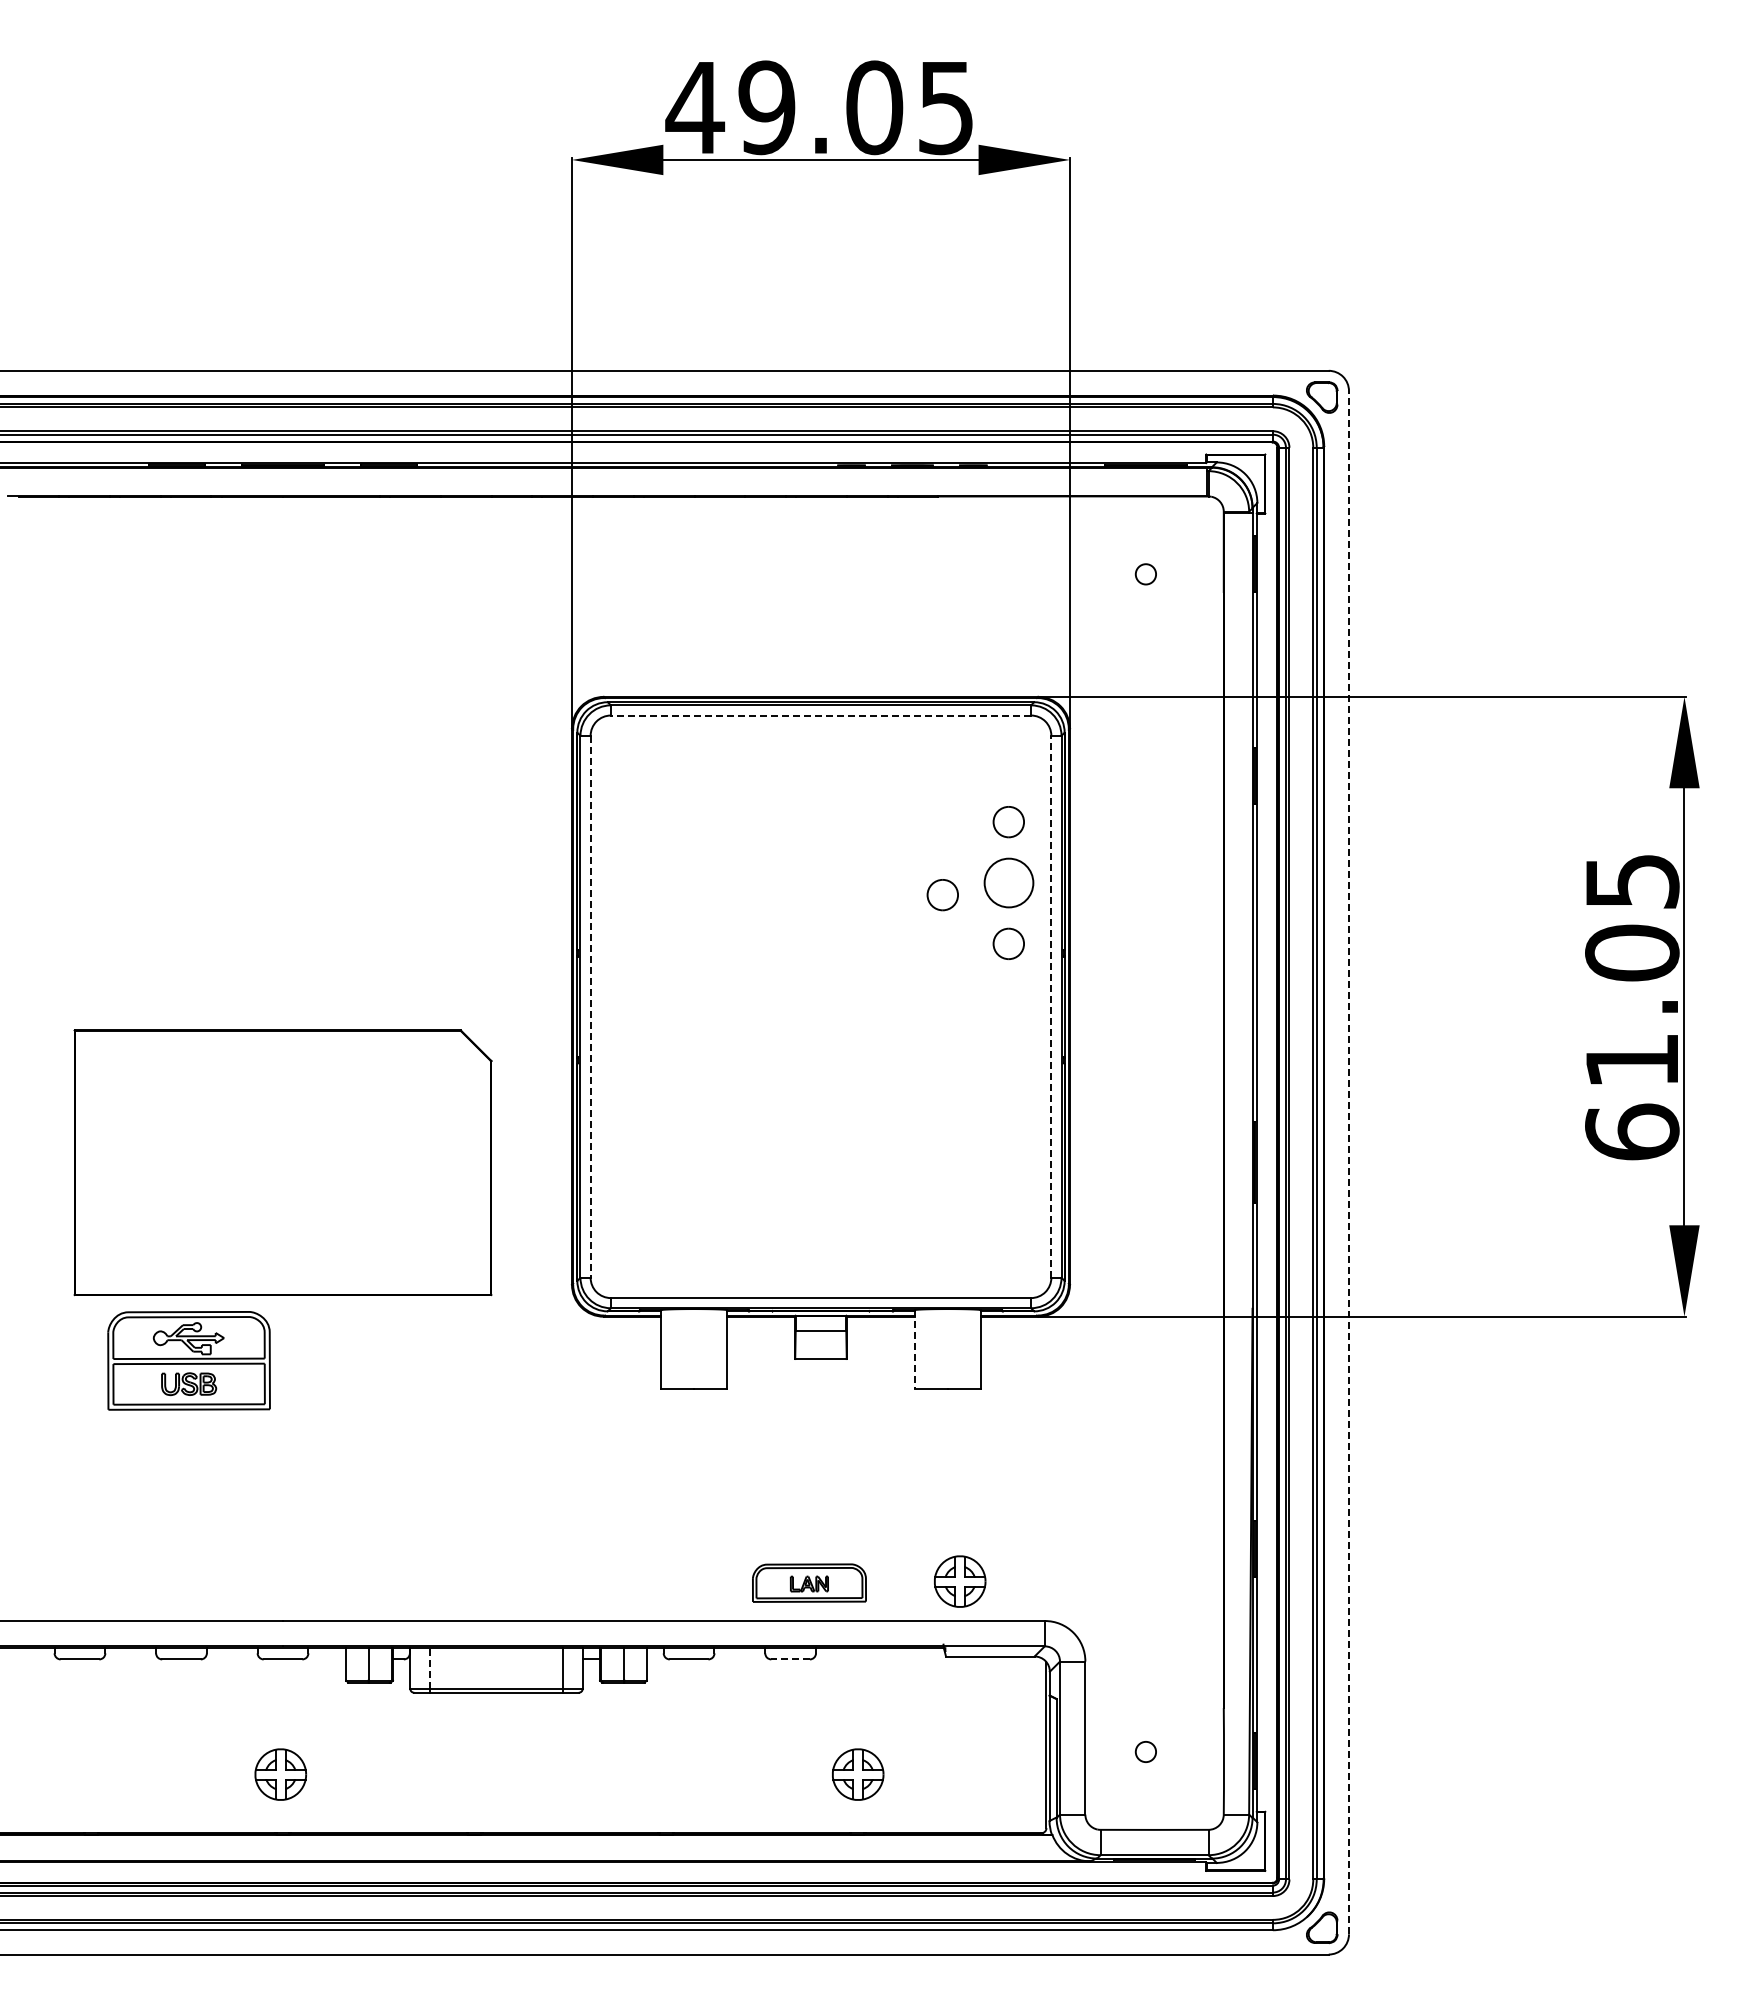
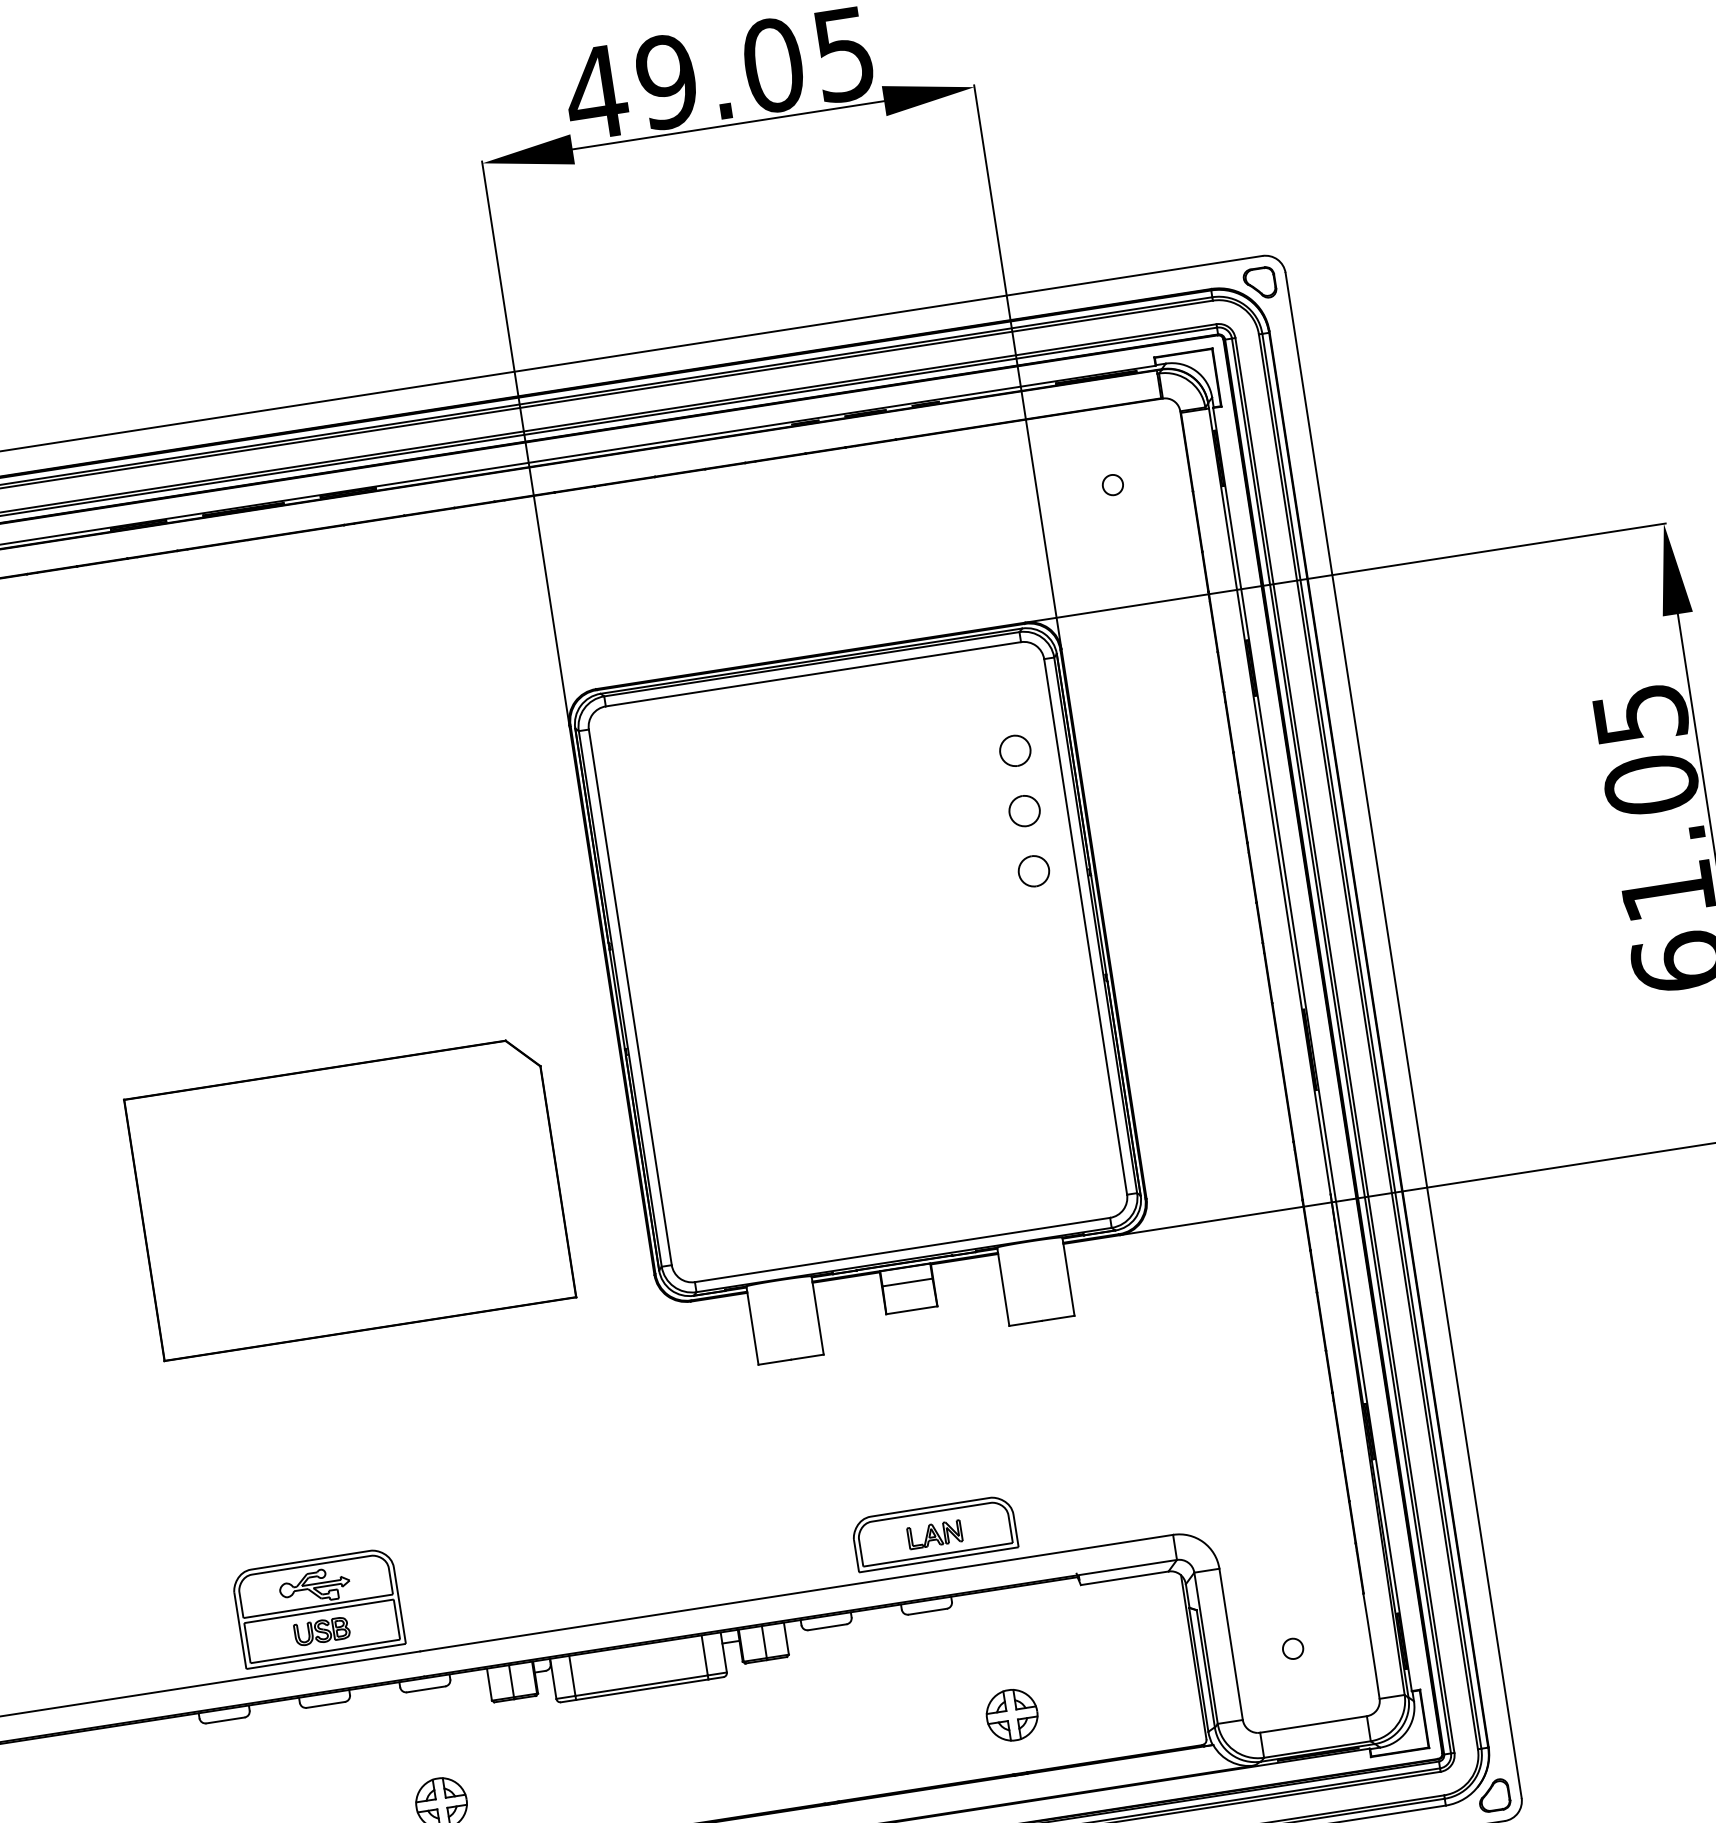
line: (820, 715) -> (812, 674), dashed -> solid
part: (1008, 882) -> (1024, 810), size x0.62
part: (942, 895) -> (961, 833), removed
line: (590, 1006) -> (630, 997), dashed -> solid
line: (1051, 1006) -> (1085, 926), dashed -> solid
line: (1348, 1162) -> (1403, 1035), dashed -> solid
line: (914, 1349) -> (1002, 1286), dashed -> solid
part: (188, 1360) -> (317, 1608), moved
part: (960, 1581) -> (1083, 1508), removed
part: (809, 1582) -> (934, 1532), size x1.43
line: (790, 1659) -> (927, 1611), dashed -> solid
line: (429, 1667) -> (572, 1674), dashed -> solid

